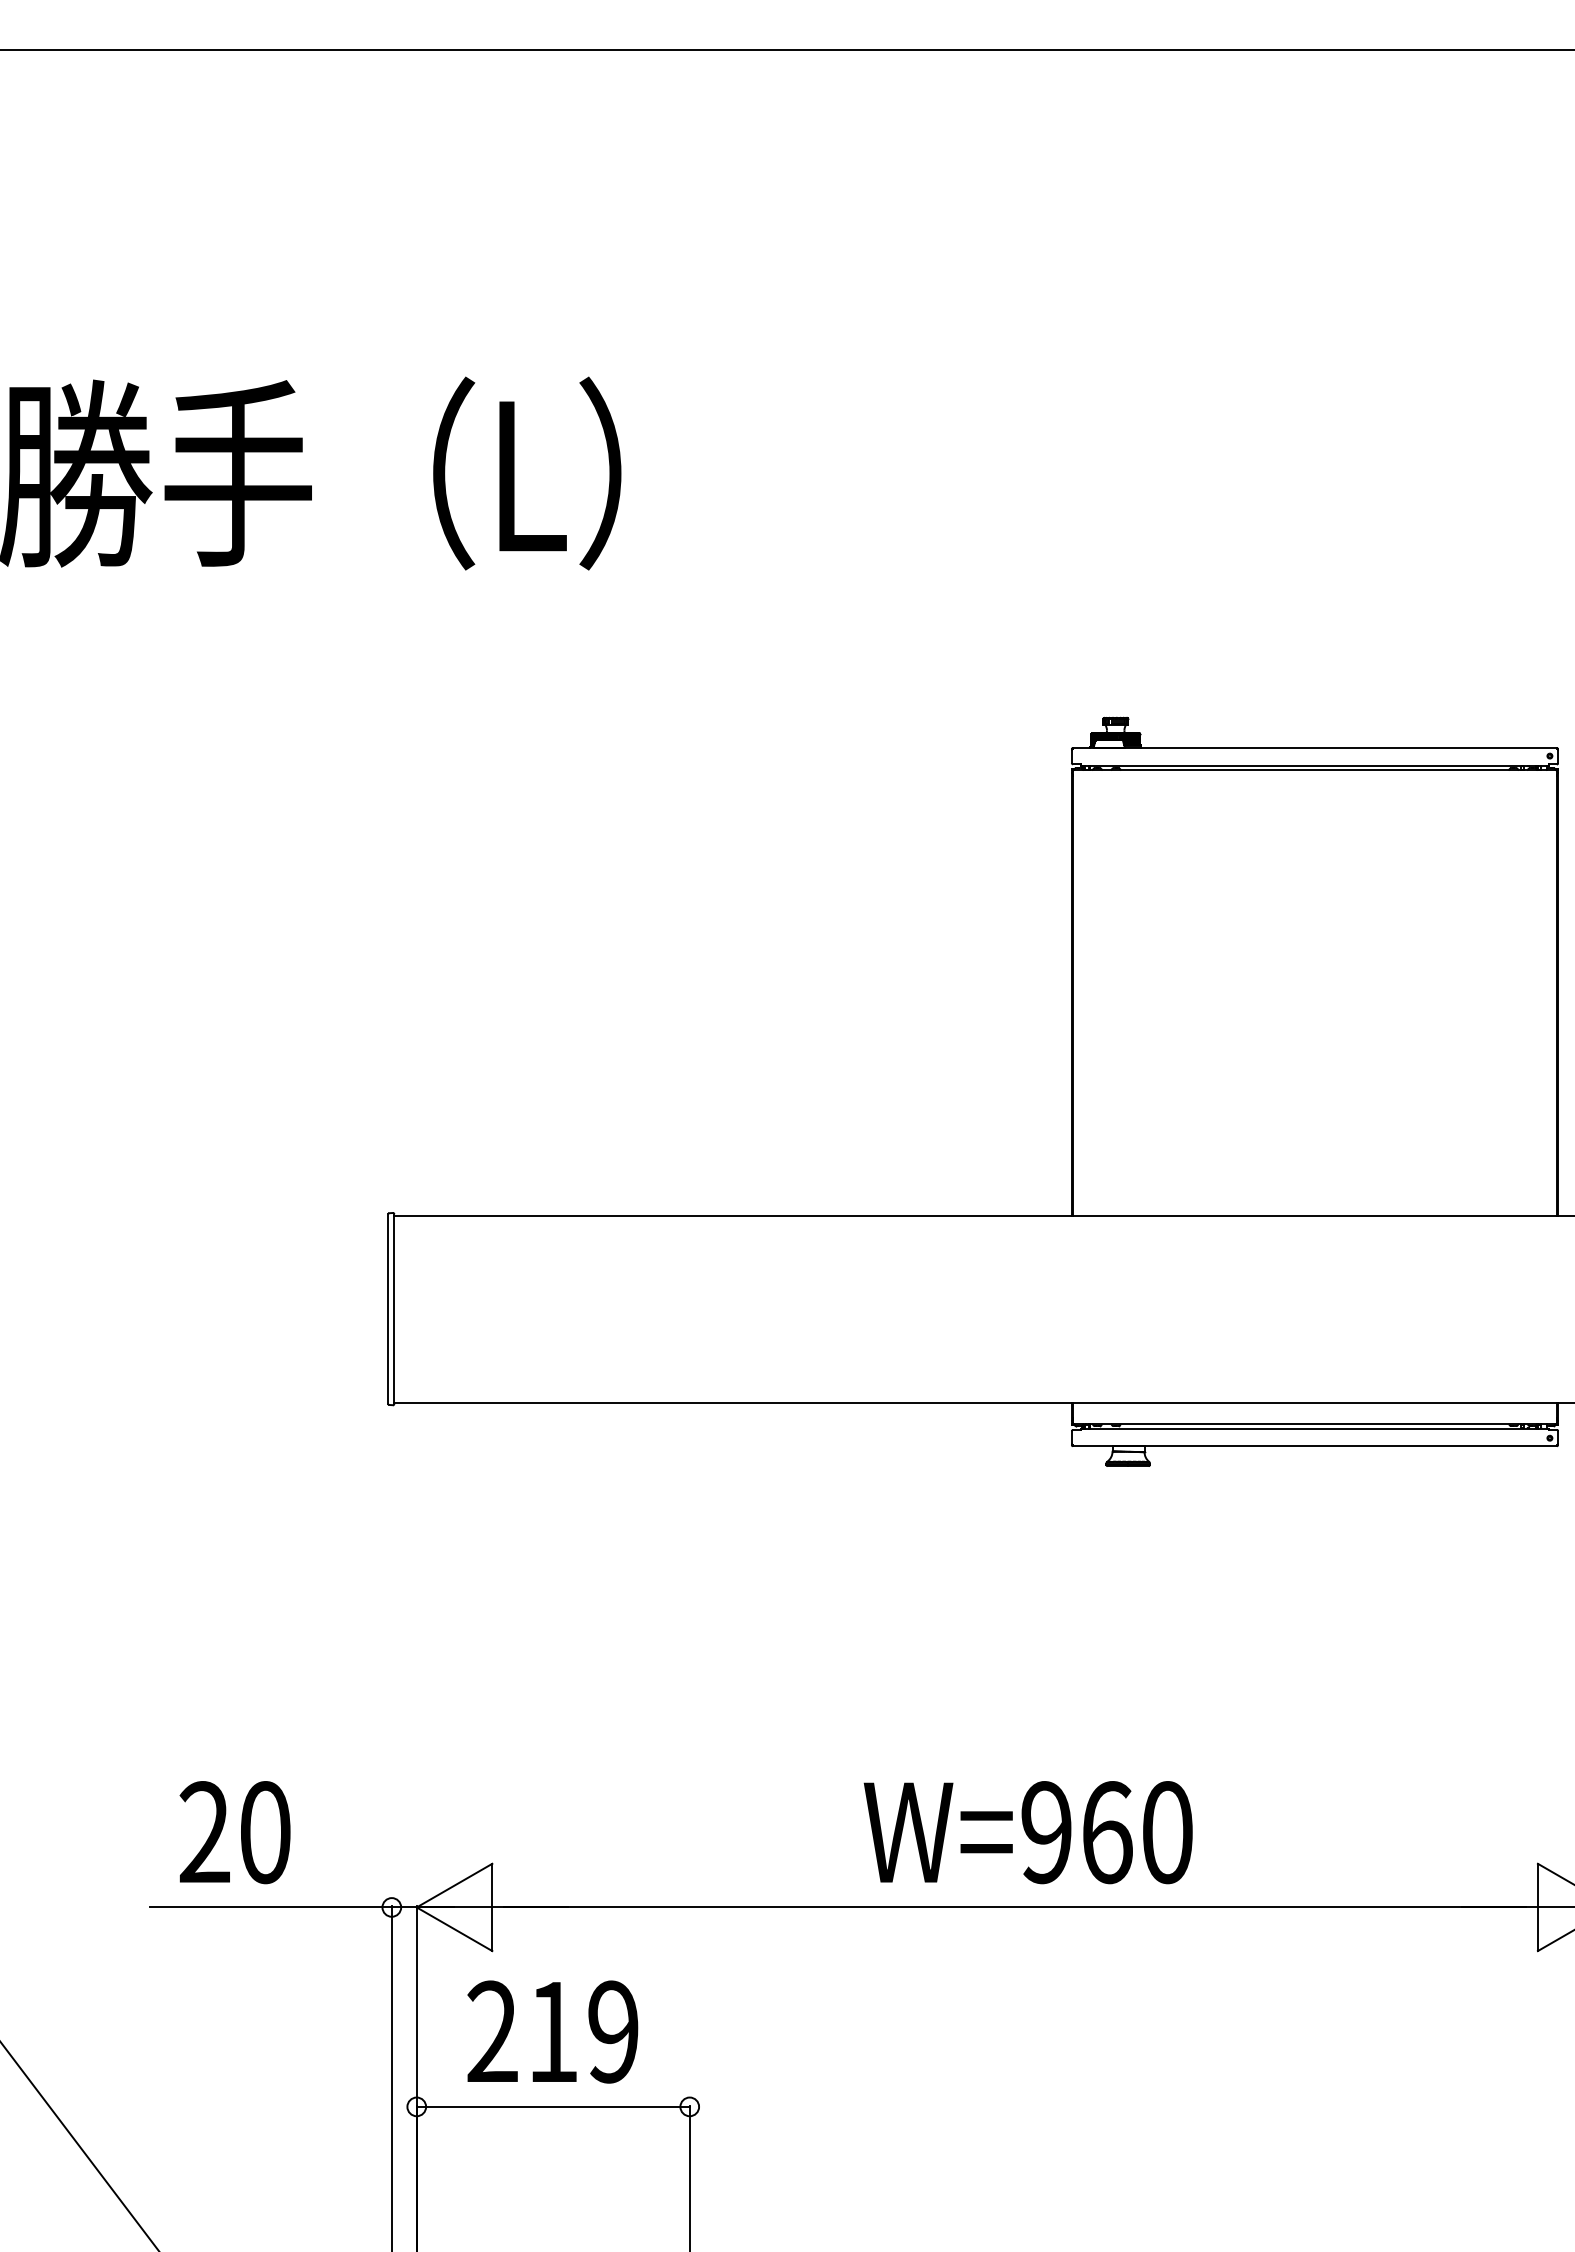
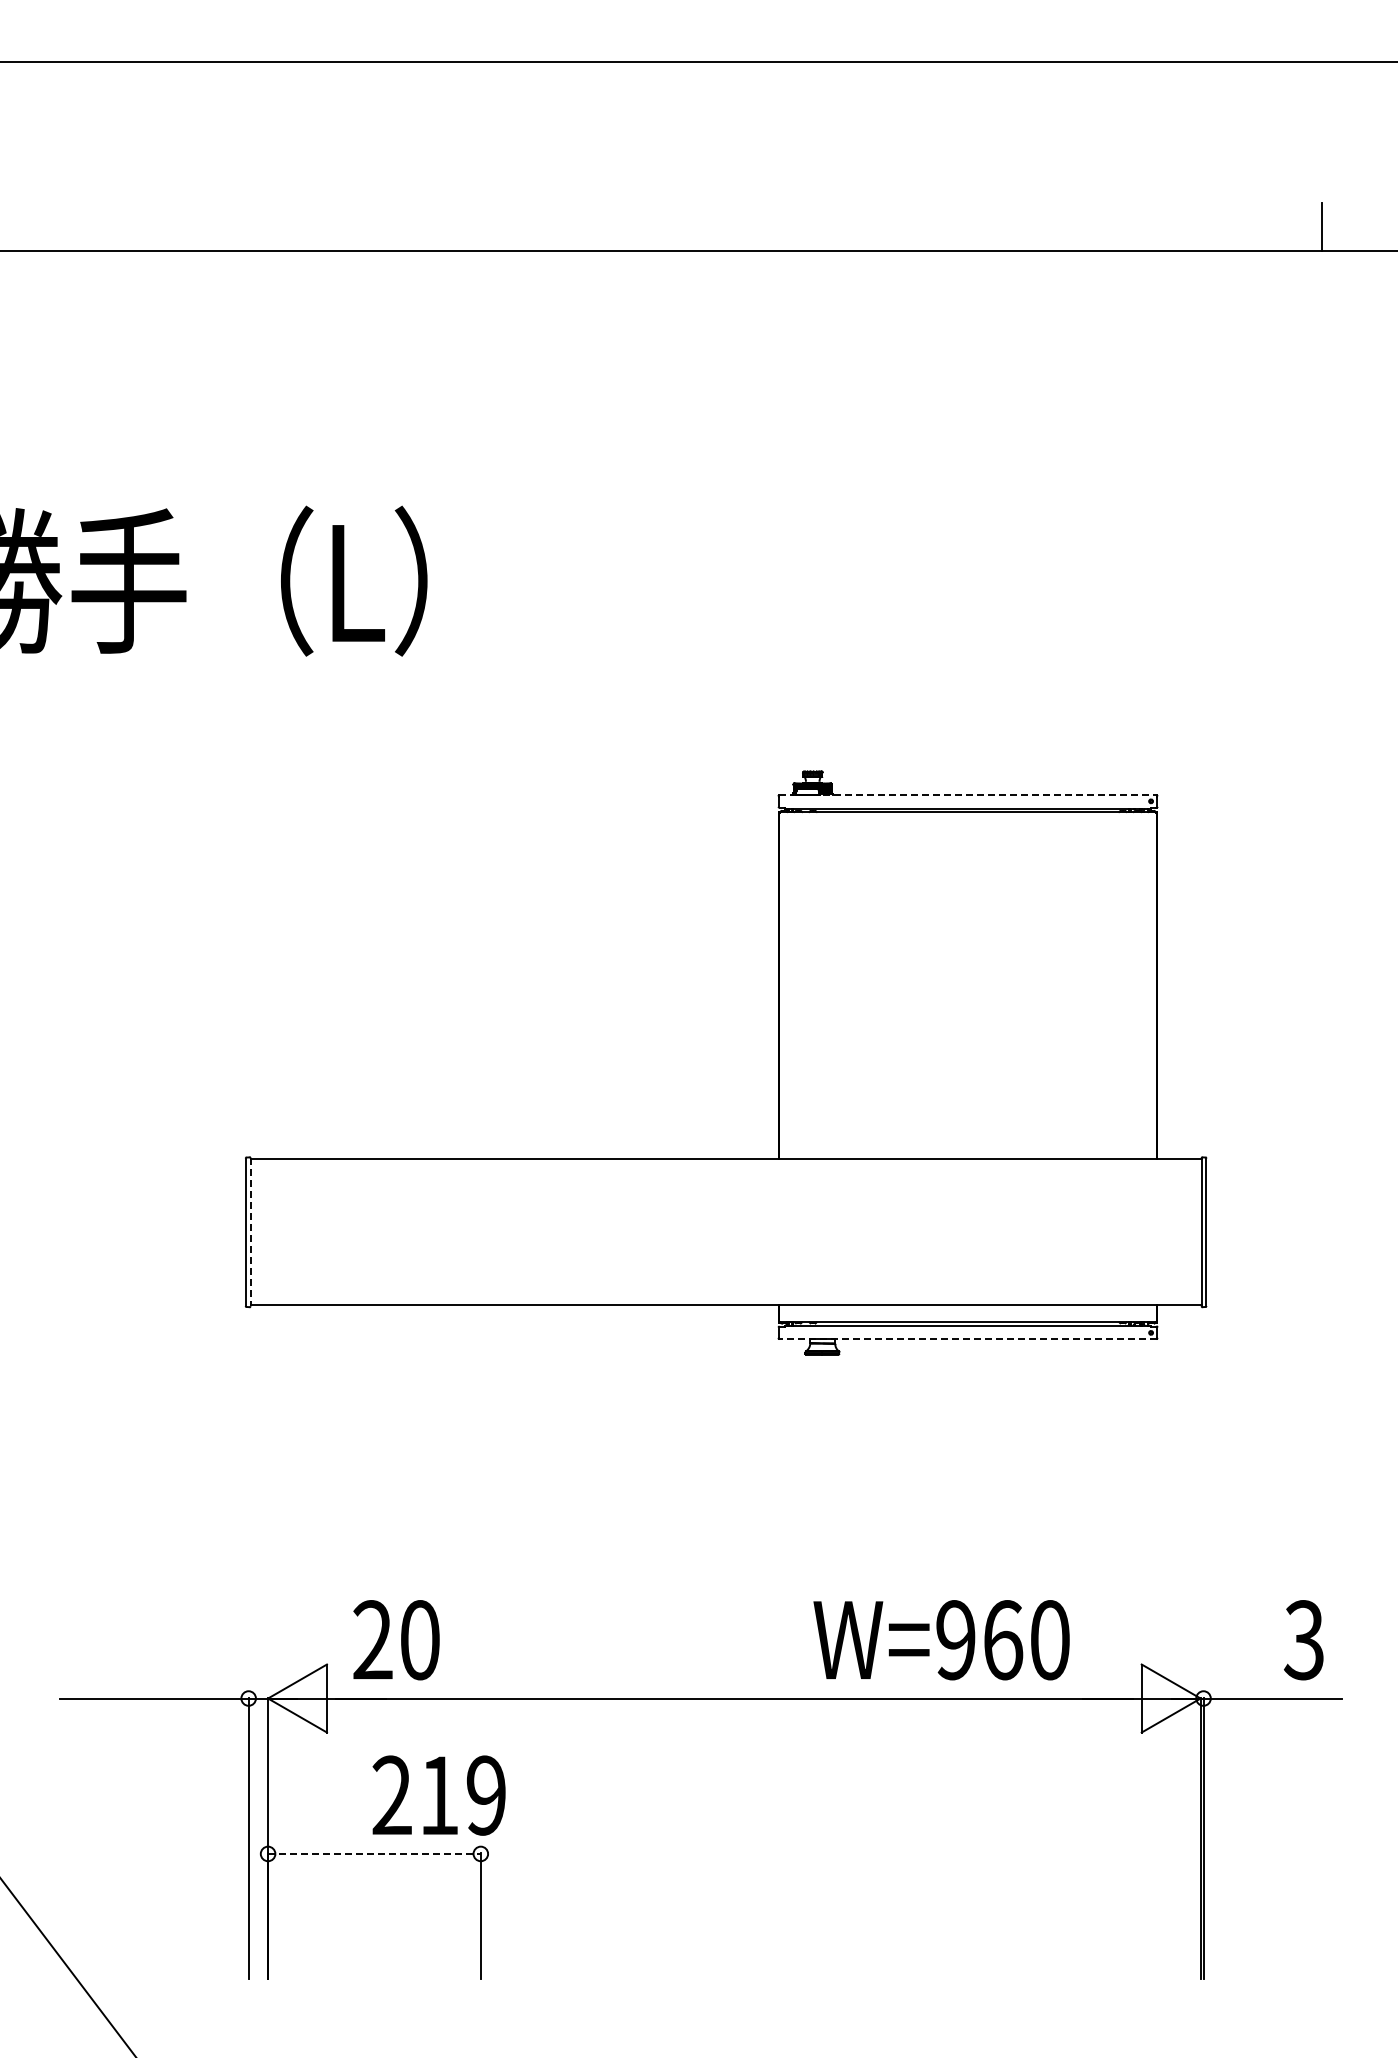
line: (1314, 748) -> (967, 795), solid -> dashed
line: (394, 1309) -> (250, 1232), solid -> dashed
line: (1314, 1446) -> (967, 1339), solid -> dashed
text: (235, 1832) -> (396, 1640), moved
text: (1028, 1832) -> (941, 1640), moved
text: (552, 2031) -> (438, 1795), moved
line: (553, 2106) -> (374, 1853), solid -> dashed

